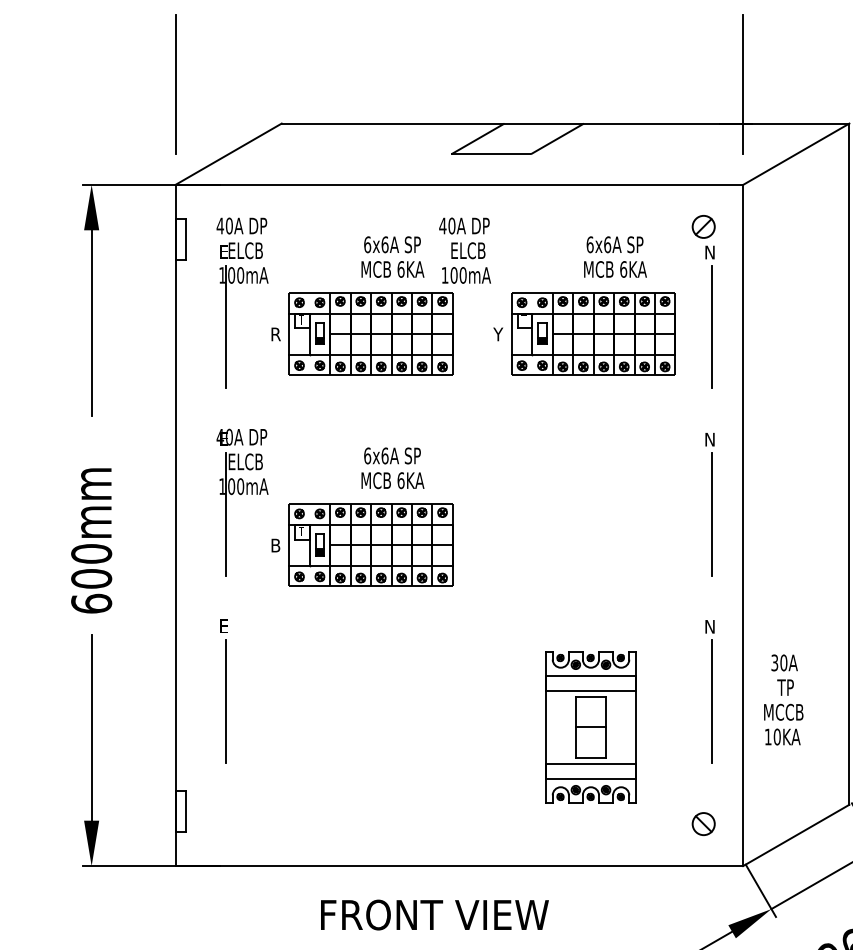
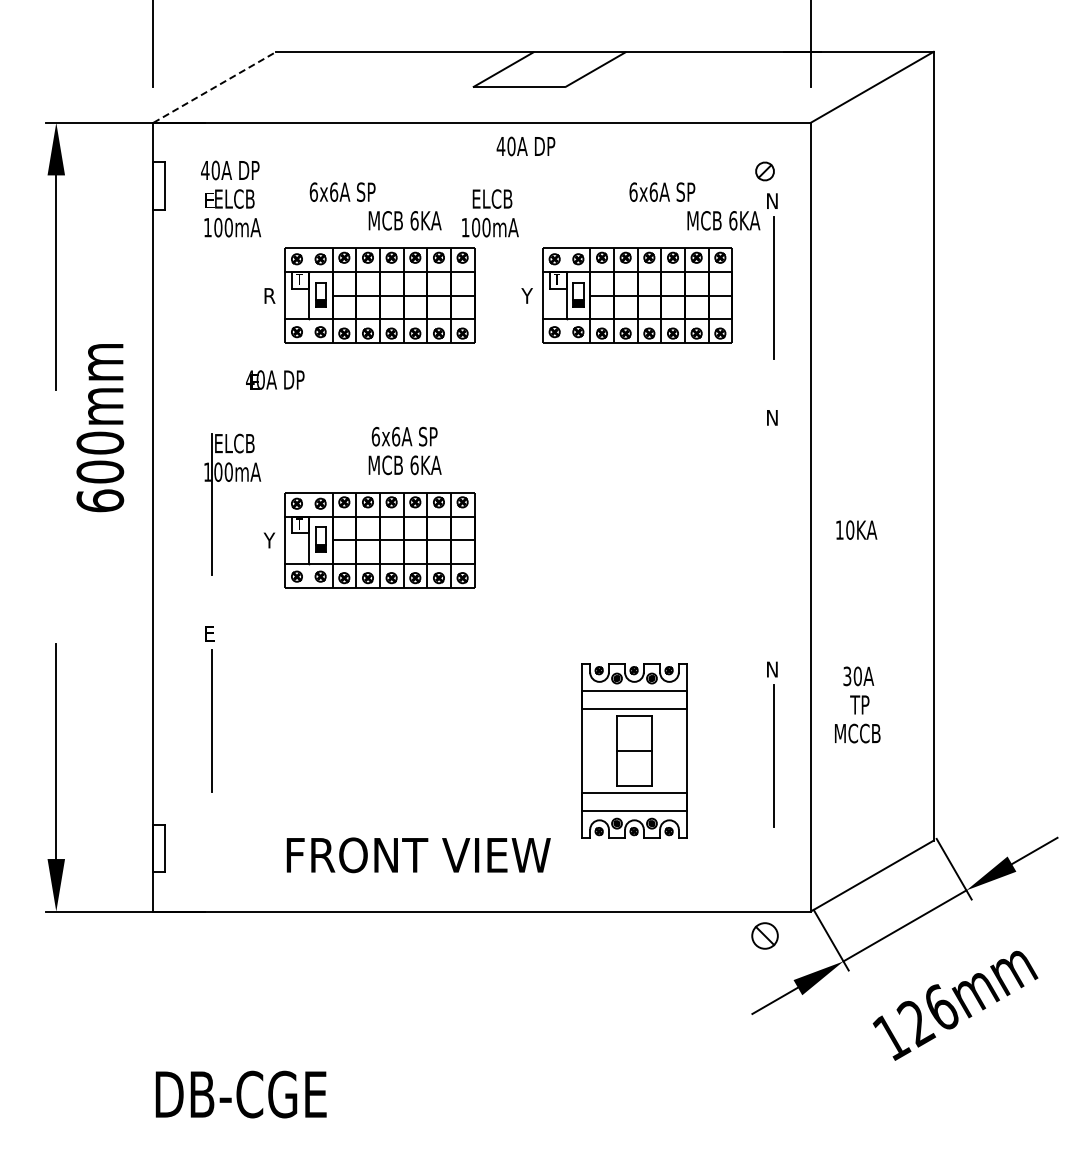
line: (228, 154) -> (214, 87), solid -> dashed
text: (464, 226) -> (525, 146), moved
part: (703, 226) -> (764, 171), size x0.7
text: (392, 244) -> (342, 191), moved
text: (615, 269) -> (723, 220), moved
line: (225, 327) -> (211, 287), removed
text: (242, 436) -> (275, 379), moved
line: (711, 514) -> (774, 504), removed
text: (91, 541) -> (100, 428), moved
text: (275, 545) -> (269, 540), B -> Y
part: (710, 691) -> (772, 744), moved
text: (782, 736) -> (856, 529), moved
part: (703, 823) -> (764, 935), moved
text: (434, 915) -> (418, 855), moved

